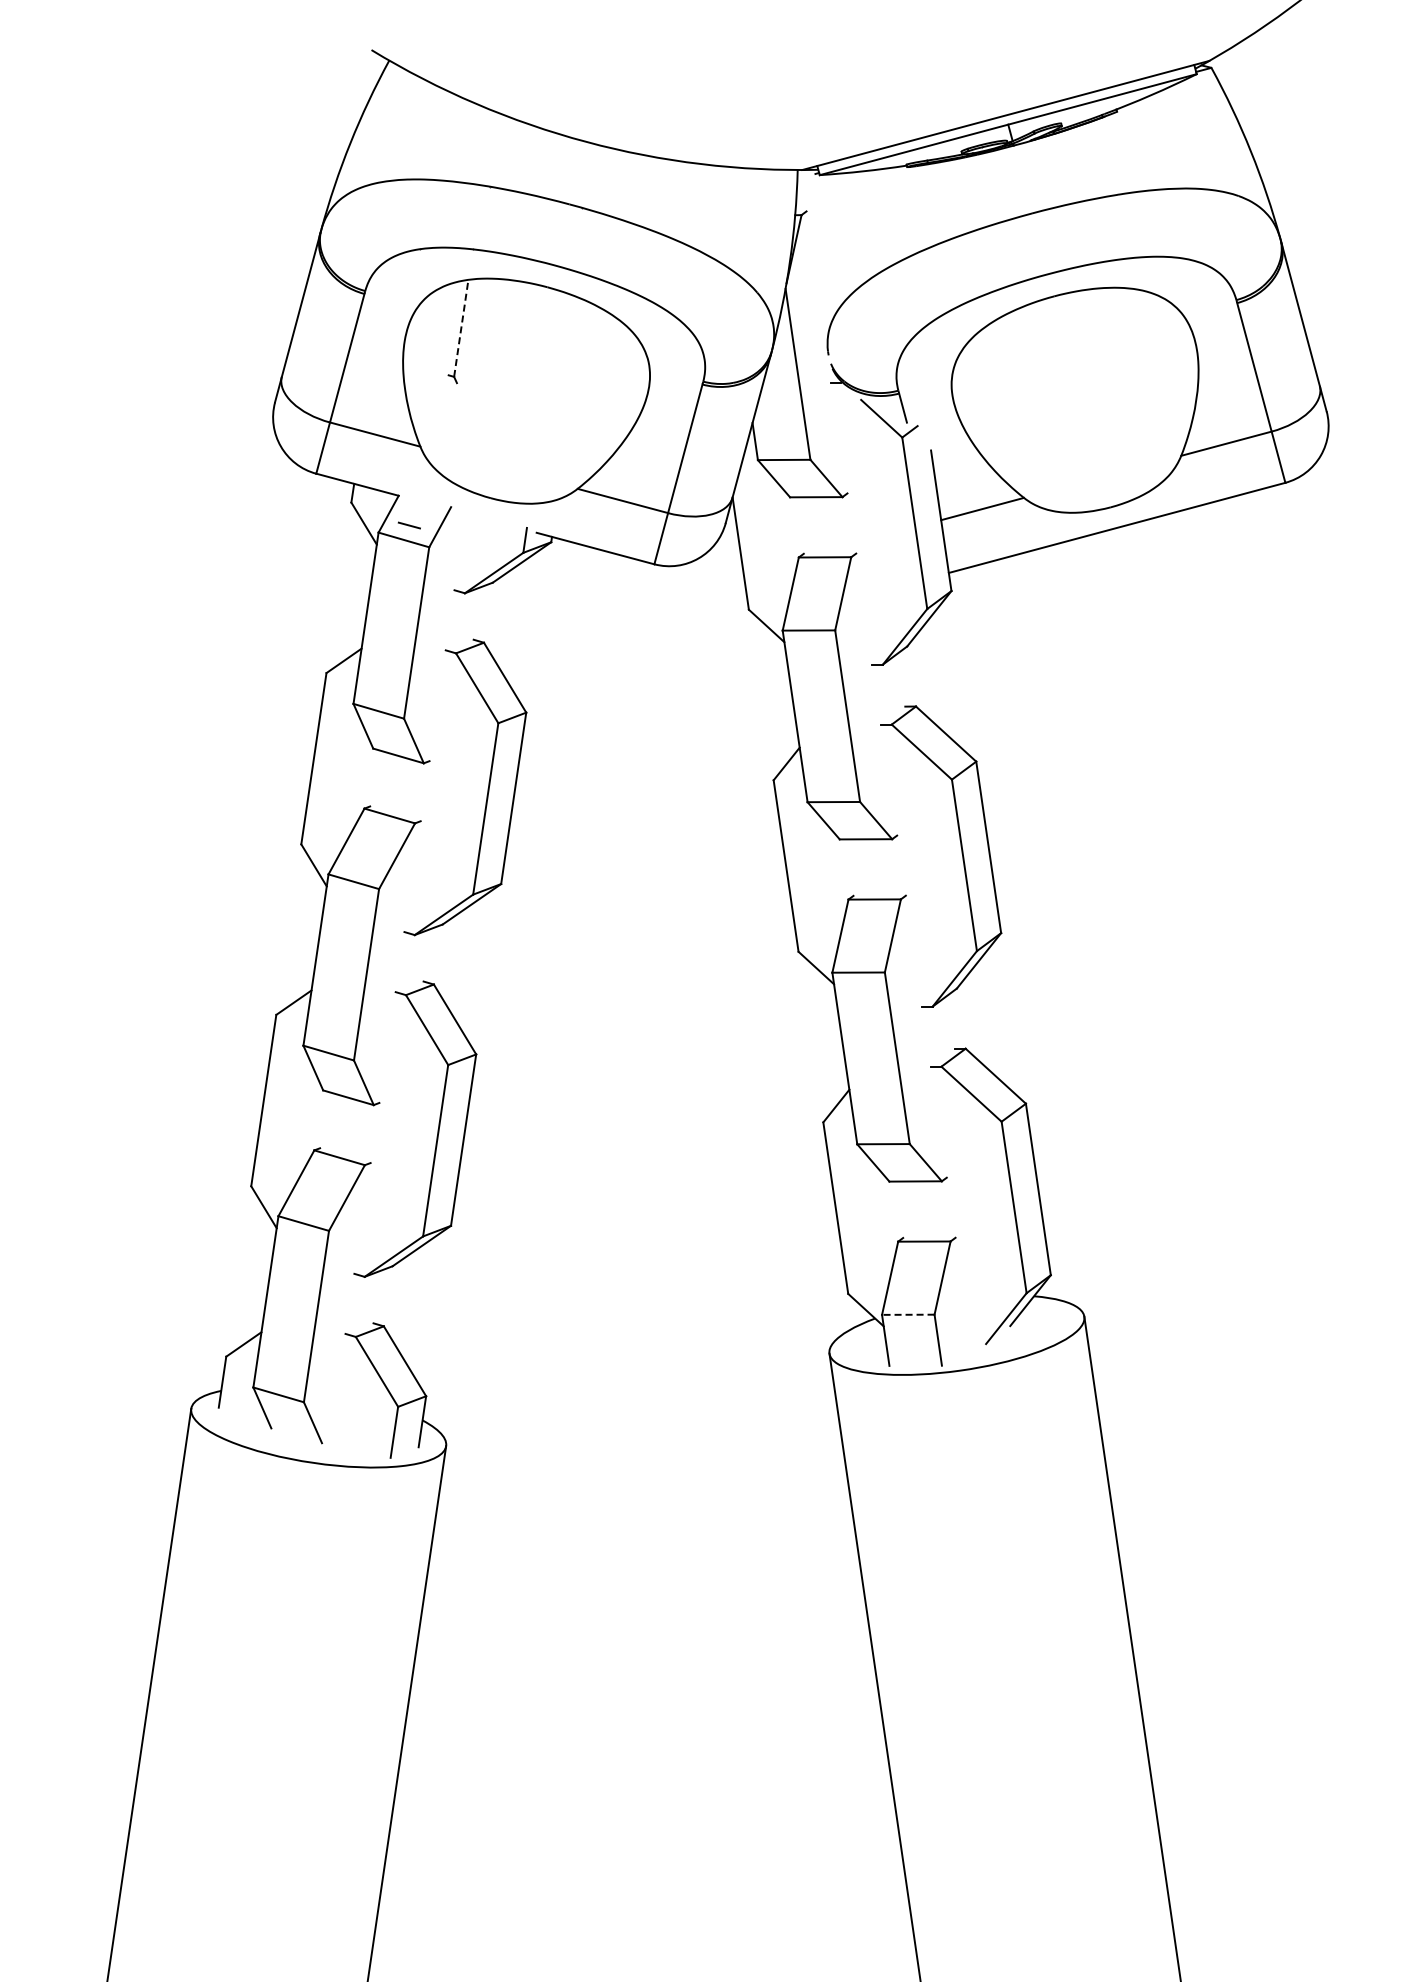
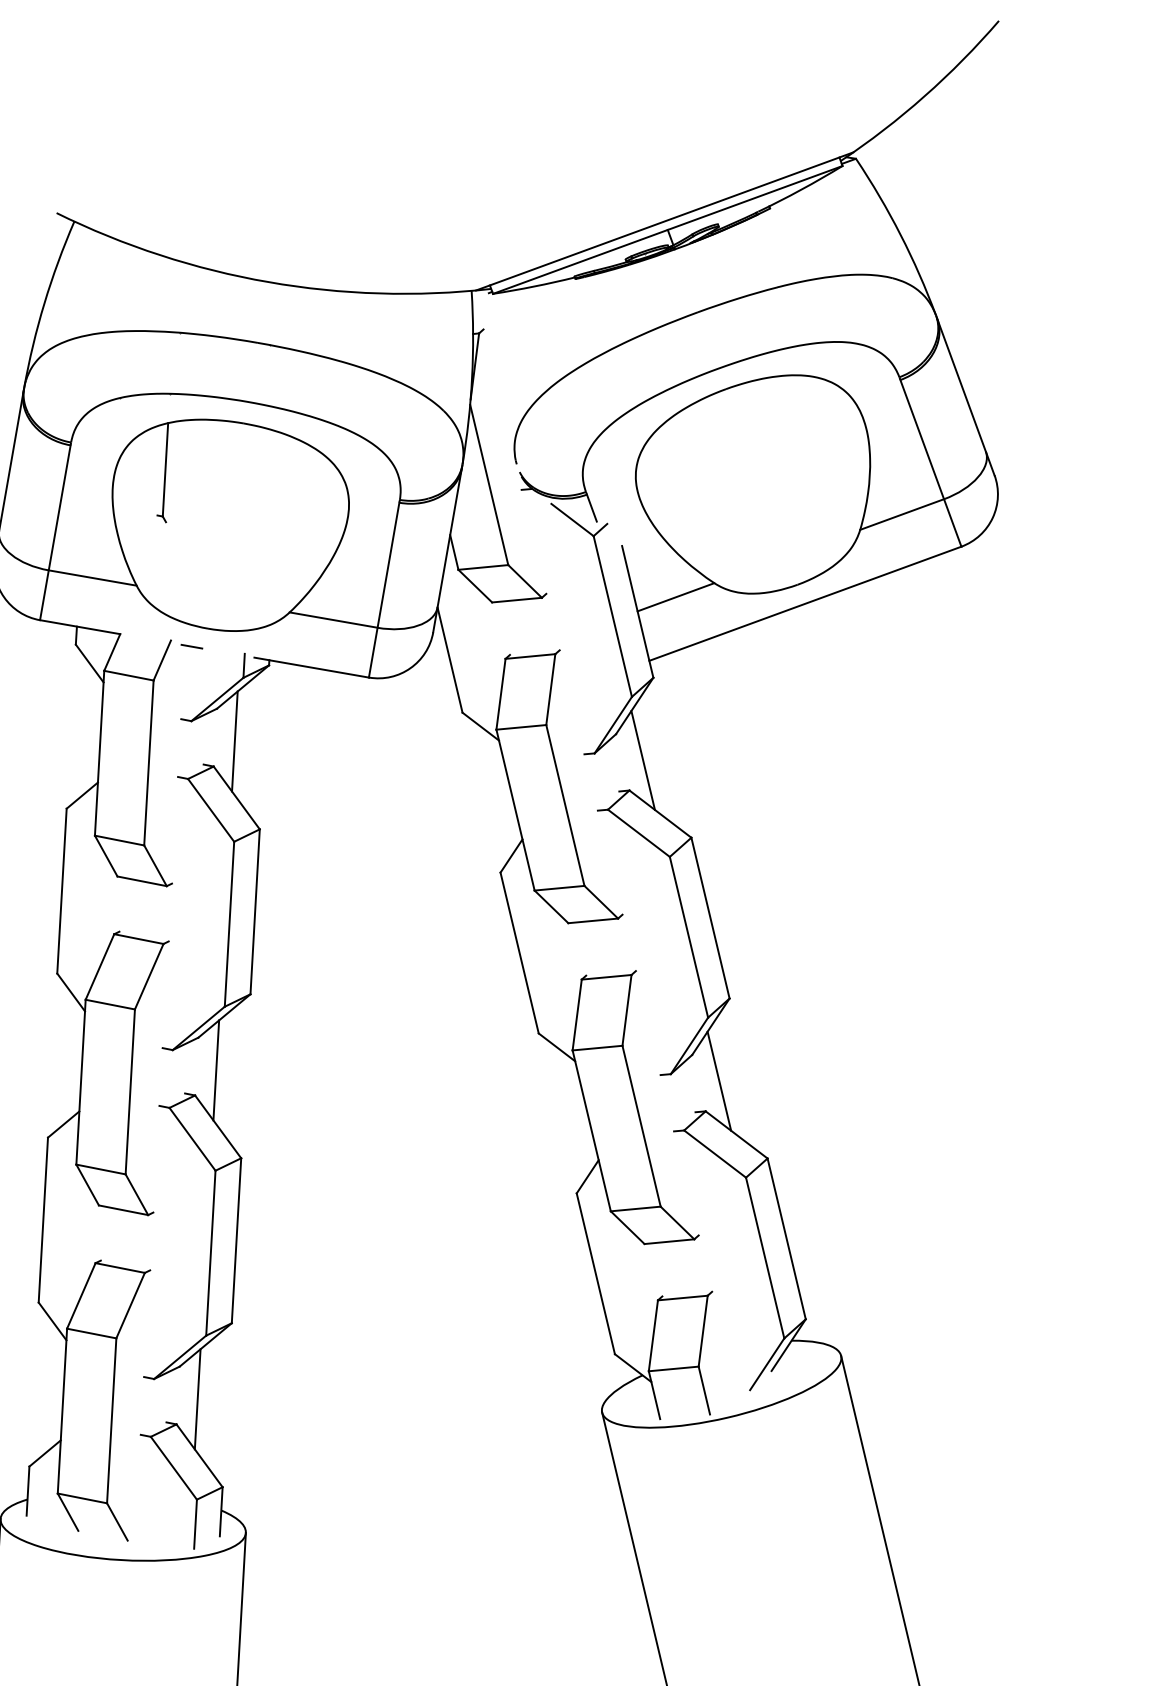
line: (461, 327) -> (165, 468), dashed -> solid
line: (408, 525) -> (191, 646), moved
line: (508, 618) -> (234, 741), added
line: (932, 676) -> (642, 760), added
line: (458, 960) -> (216, 1070), added
line: (982, 1018) -> (719, 1081), added
line: (407, 1302) -> (196, 1399), added
line: (907, 1314) -> (672, 1368), dashed -> solid

